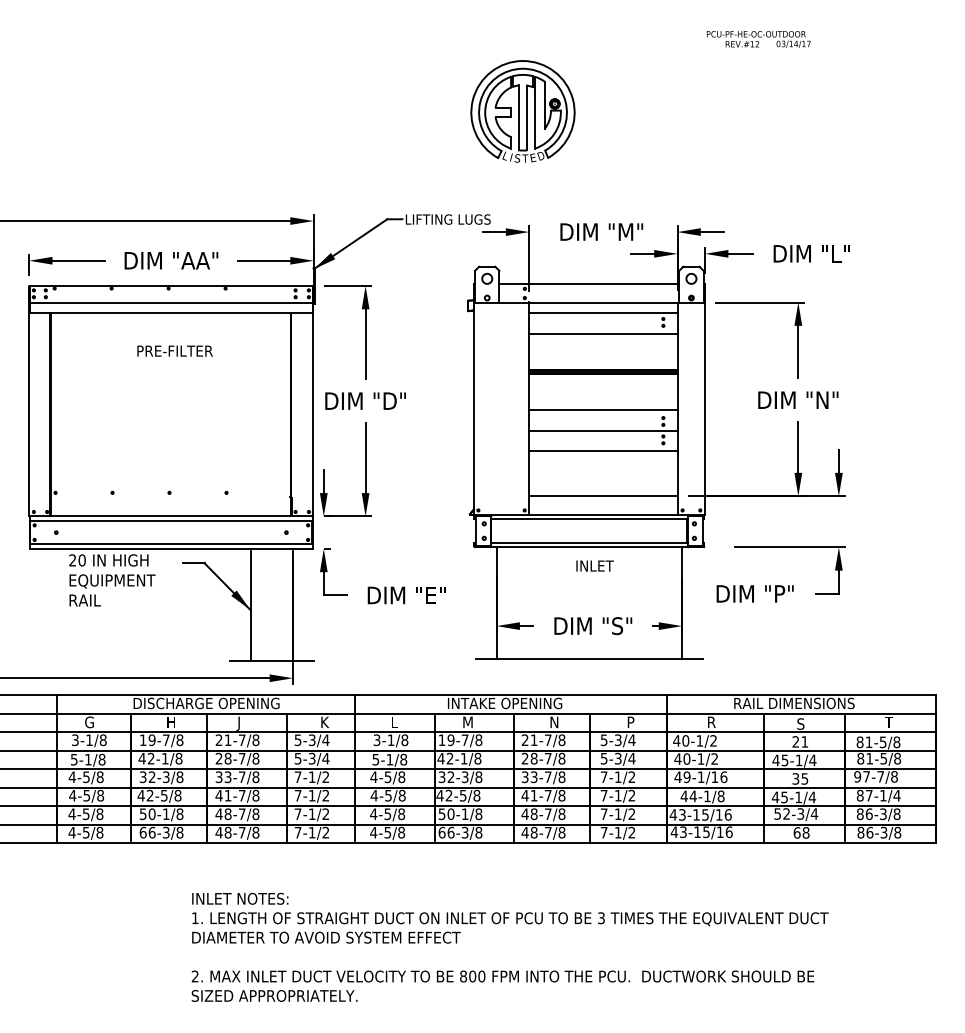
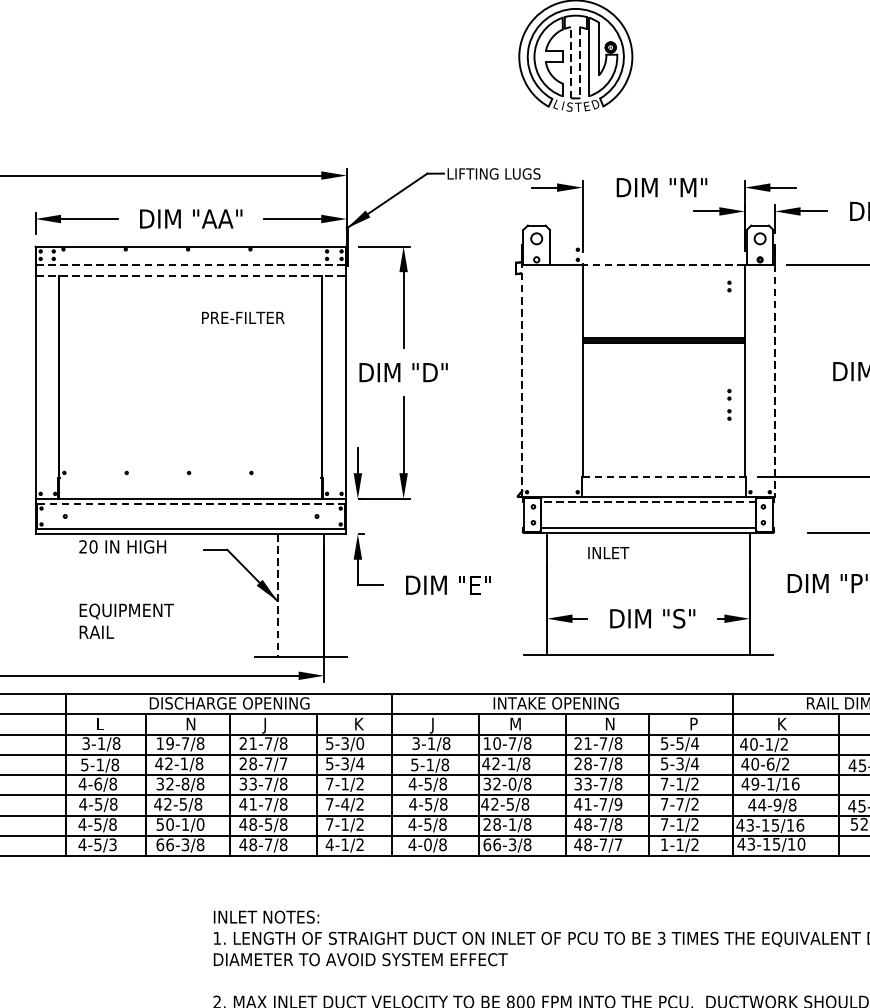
line: (518, 117) -> (570, 62), solid -> dashed
line: (527, 118) -> (580, 63), solid -> dashed
line: (589, 284) -> (648, 244), removed
line: (171, 302) -> (191, 264), solid -> dashed
line: (602, 302) -> (662, 264), solid -> dashed
line: (171, 312) -> (191, 275), solid -> dashed
line: (603, 313) -> (663, 276), removed
line: (603, 333) -> (663, 298), removed
text: (174, 350) -> (242, 317), moved
line: (473, 408) -> (521, 380), solid -> dashed
line: (704, 409) -> (774, 381), solid -> dashed
line: (603, 410) -> (663, 382), removed
line: (603, 430) -> (663, 404), removed
line: (603, 451) -> (663, 427), removed
line: (603, 496) -> (663, 476), solid -> dashed
line: (588, 519) -> (647, 502), solid -> dashed
line: (171, 520) -> (191, 503), solid -> dashed
text: (594, 565) -> (608, 552), moved
text: (112, 590) -> (126, 621), moved
line: (251, 604) -> (278, 595), solid -> dashed
text: (712, 721) -> (783, 723), R -> K
text: (89, 722) -> (101, 724), G -> L
text: (171, 722) -> (191, 724), H -> N
text: (393, 723) -> (434, 725), L -> J
text: (618, 739) -> (680, 742), 5-3/4 -> 5-5/4
text: (325, 740) -> (359, 743), 5-3/4 -> 5-3/0
text: (450, 740) -> (496, 743), 19-7/8 -> 10-7/8
text: (255, 758) -> (283, 763), 28-7/8 -> 28-7/7
text: (700, 758) -> (770, 763), 40-1/2 -> 40-6/2
text: (165, 776) -> (184, 783), 32-3/8 -> 32-8/8
text: (464, 776) -> (511, 783), 32-3/8 -> 32-0/8
text: (86, 777) -> (98, 784), 4-5/8 -> 4-6/8
text: (311, 795) -> (344, 804), 7-1/2 -> 7-4/2
text: (561, 795) -> (617, 804), 41-7/8 -> 41-7/9
text: (618, 795) -> (680, 804), 7-1/2 -> 7-7/2
text: (706, 796) -> (776, 805), 44-1/8 -> 44-9/8
text: (179, 813) -> (200, 823), 50-1/8 -> 50-1/0
text: (241, 814) -> (267, 824), 48-7/8 -> 48-5/8
text: (446, 814) -> (492, 824), 50-1/8 -> 28-1/8
text: (729, 831) -> (801, 843), 43-15/16 -> 43-15/10
text: (99, 832) -> (112, 844), 4-5/8 -> 4-5/3
text: (297, 832) -> (329, 844), 7-1/2 -> 4-1/2
text: (387, 832) -> (427, 844), 4-5/8 -> 4-0/8
text: (561, 832) -> (617, 844), 48-7/8 -> 48-7/7
text: (603, 832) -> (663, 844), 7-1/2 -> 1-1/2

